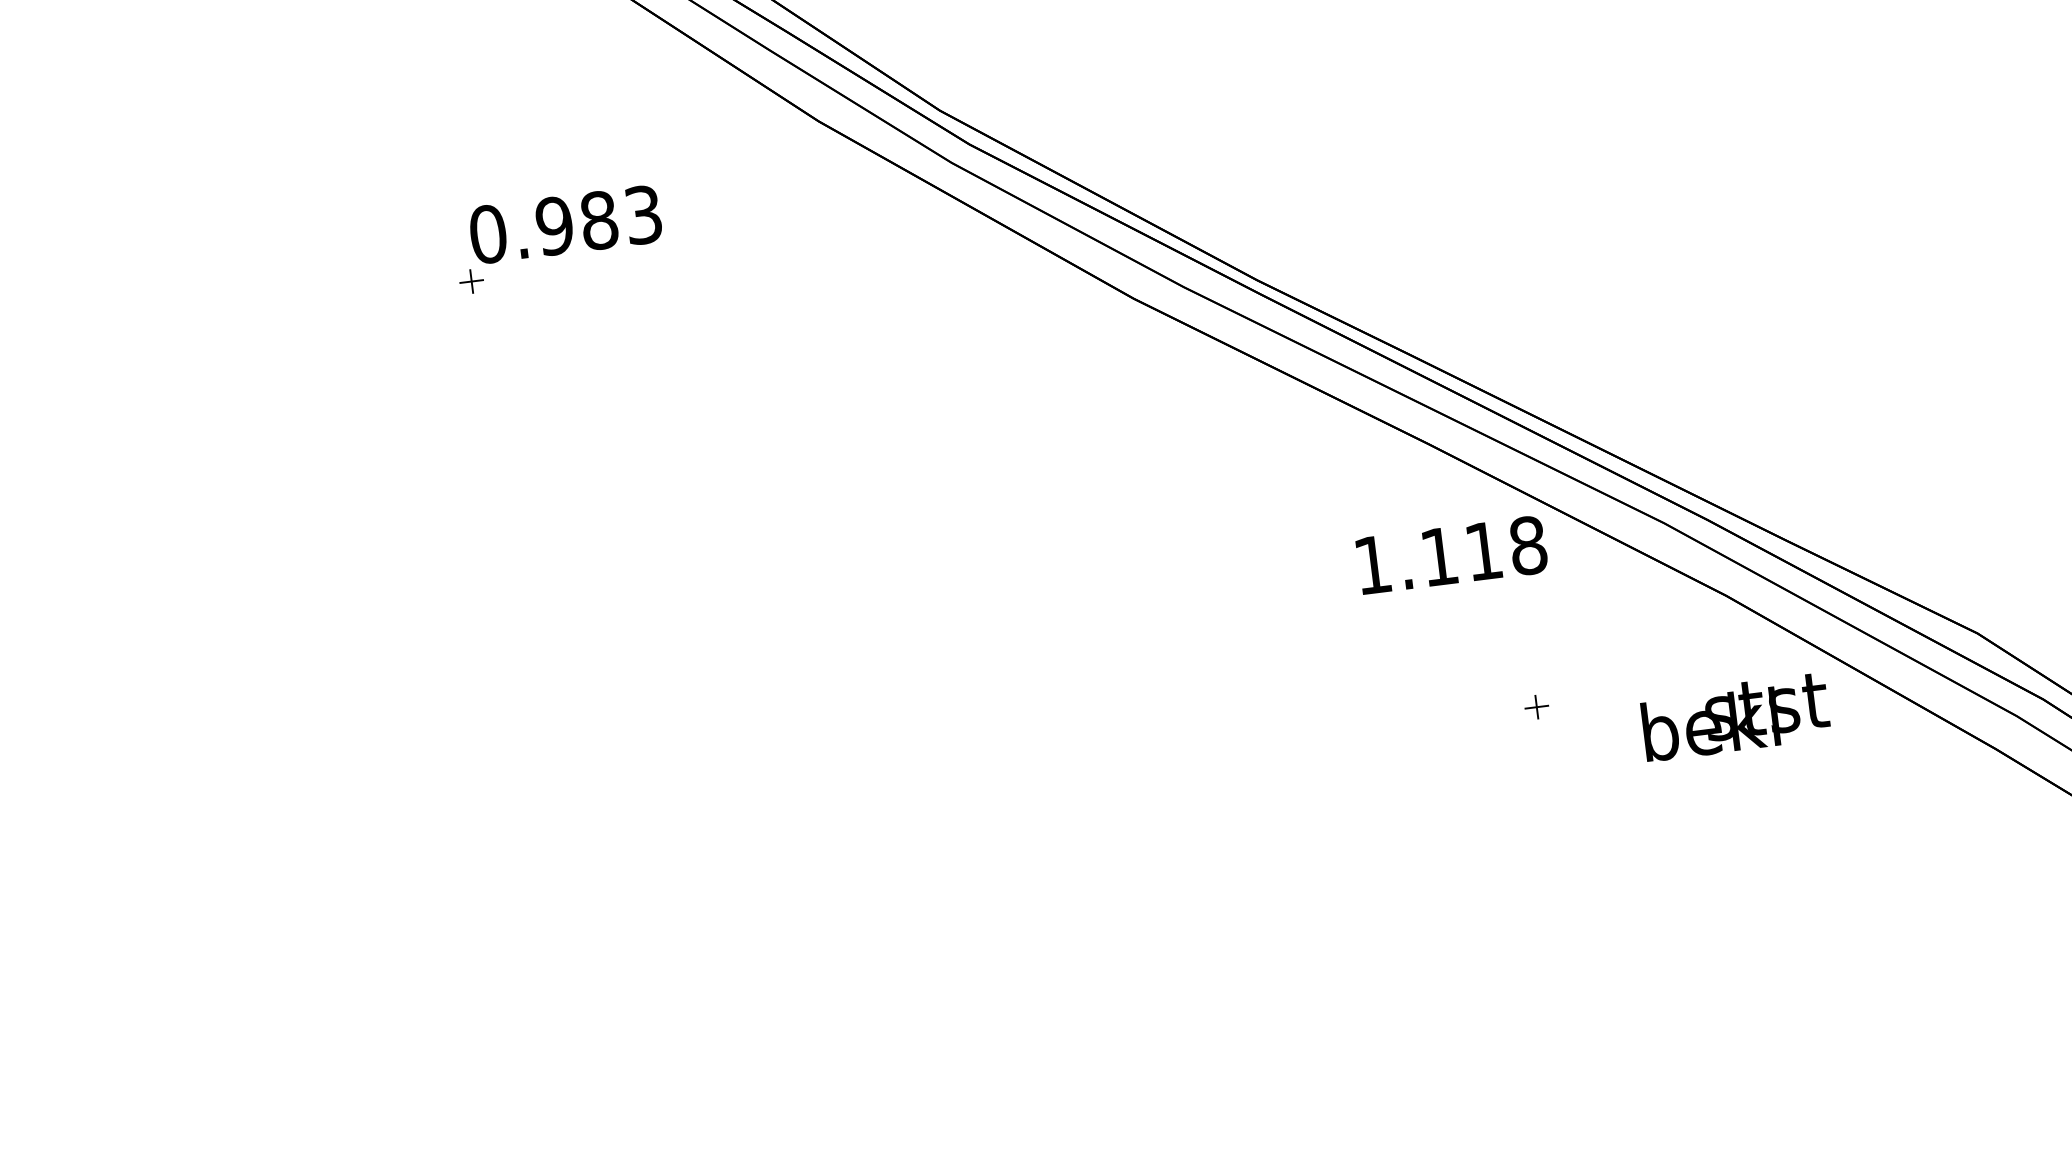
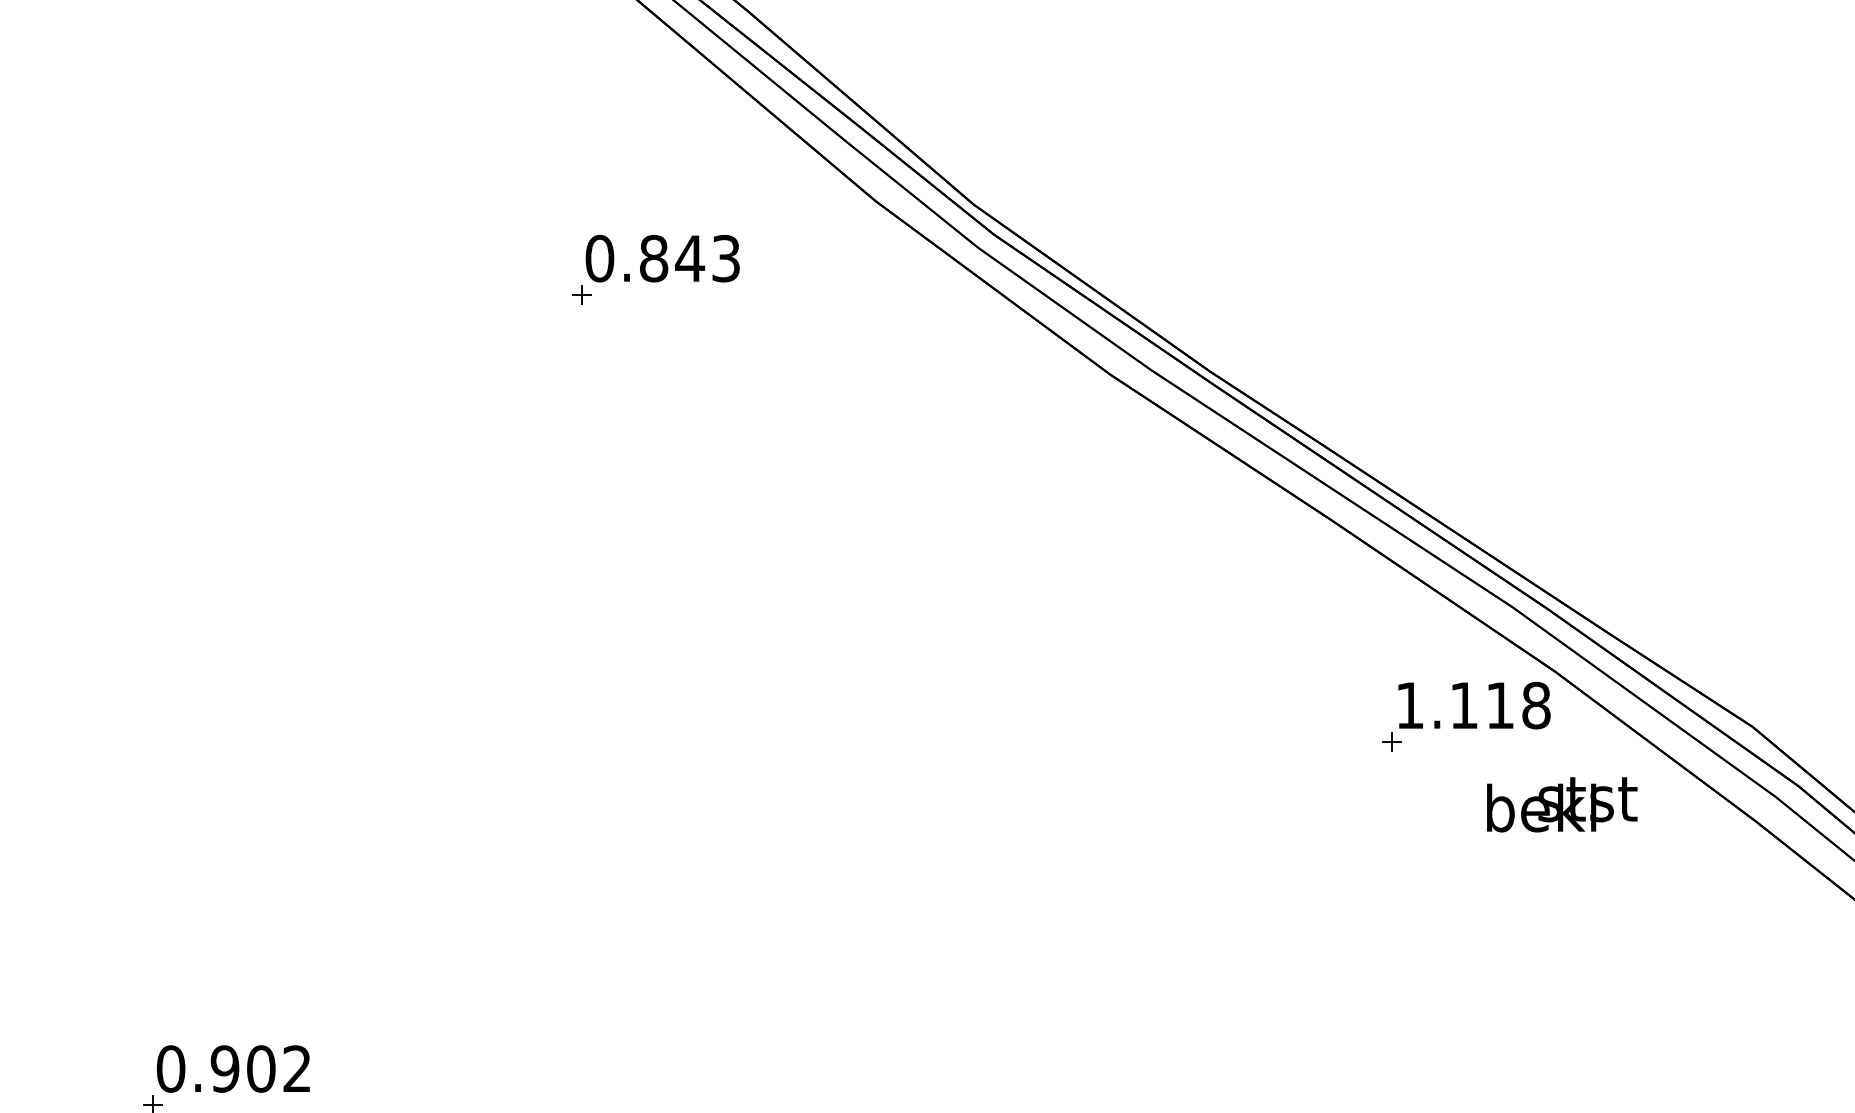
text: (577, 223) -> (672, 258), 0.983 -> 0.843
text: (1452, 555) -> (1474, 705), moved
text: (1735, 717) -> (1562, 804), moved

